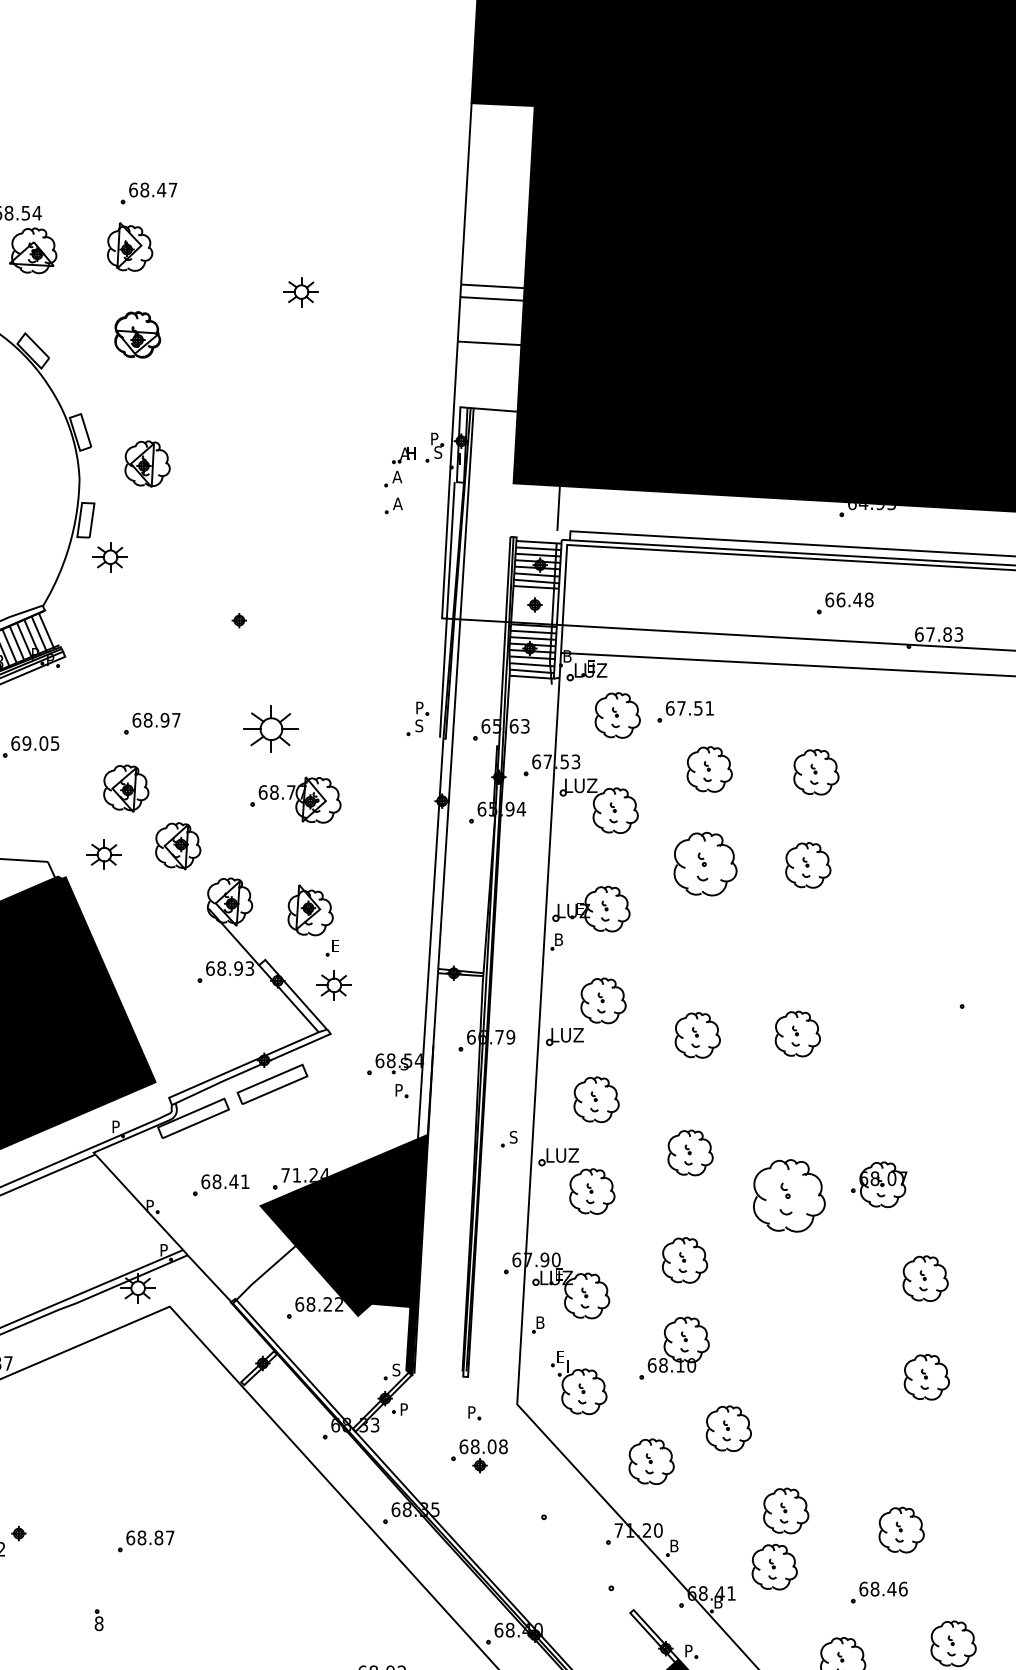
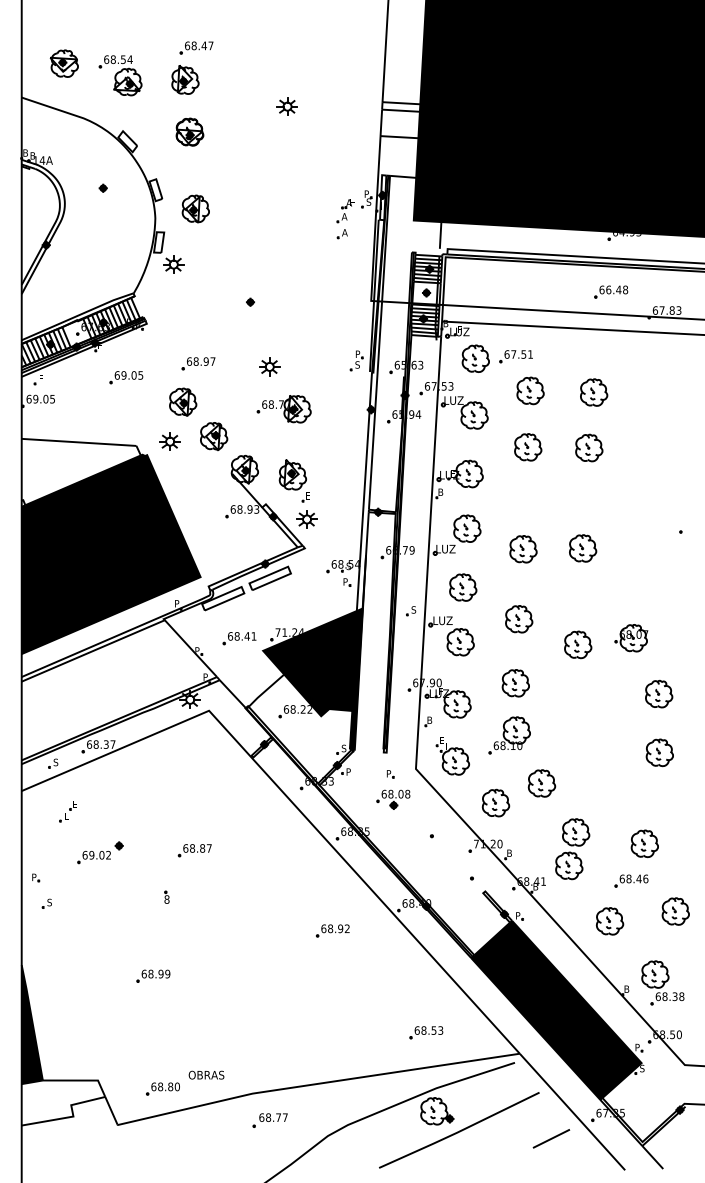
part: (271, 728) -> (269, 366), size x0.62
part: (706, 864) -> (528, 447), size x0.71
part: (790, 1195) -> (578, 644), size x0.62

